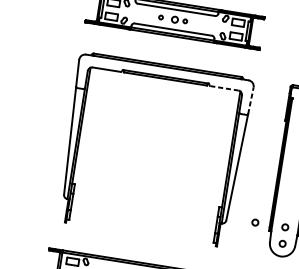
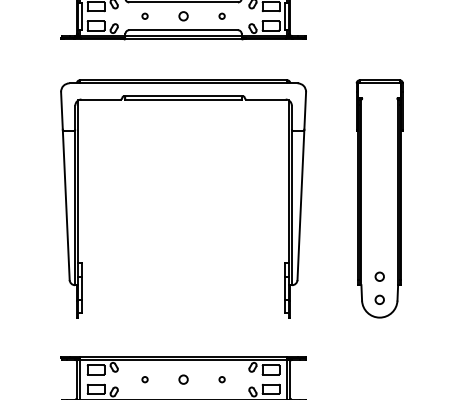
circle: (160, 16) -> (144, 15), moved
circle: (184, 20) -> (221, 15), moved
line: (224, 88) -> (266, 99), dashed -> solid
line: (251, 100) -> (305, 110), dashed -> solid
circle: (255, 222) -> (337, 276), removed

